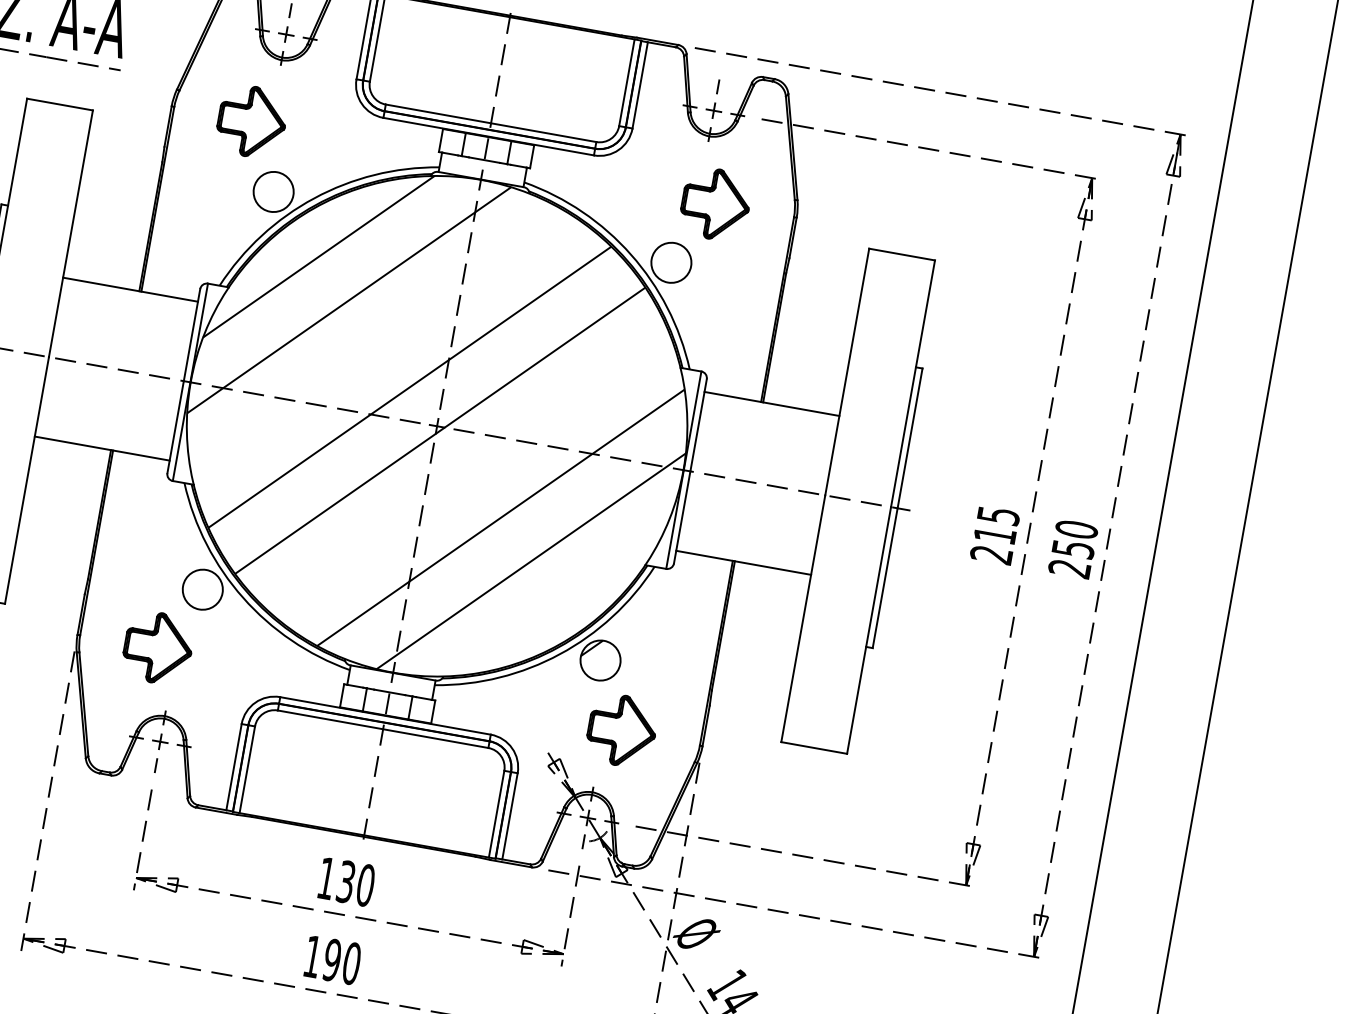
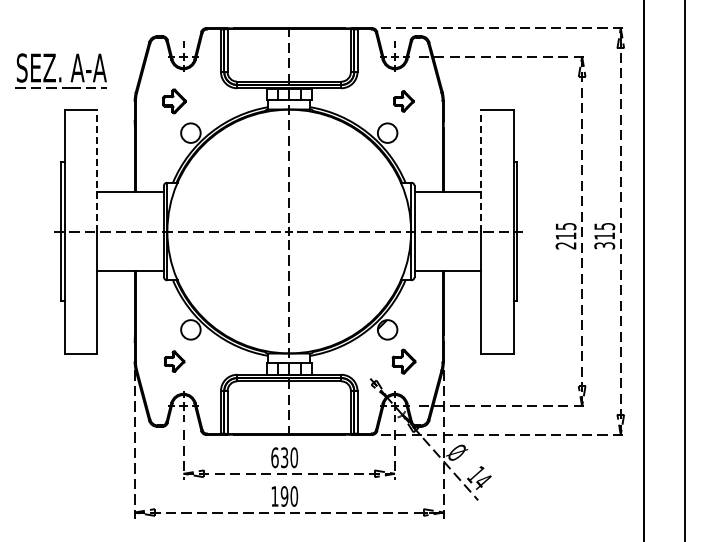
part: (251, 122) -> (174, 101), size x0.7
part: (714, 204) -> (403, 101), size x0.6
line: (71, 233) -> (97, 170), solid -> dashed
line: (847, 372) -> (481, 170), solid -> dashed
hatch: (437, 426) -> (289, 231), removed
text: (1073, 547) -> (604, 235), 250 -> 315
part: (158, 647) -> (174, 361), size x0.6
part: (621, 730) -> (403, 361), size x0.7
text: (325, 877) -> (274, 457), 130 -> 630

